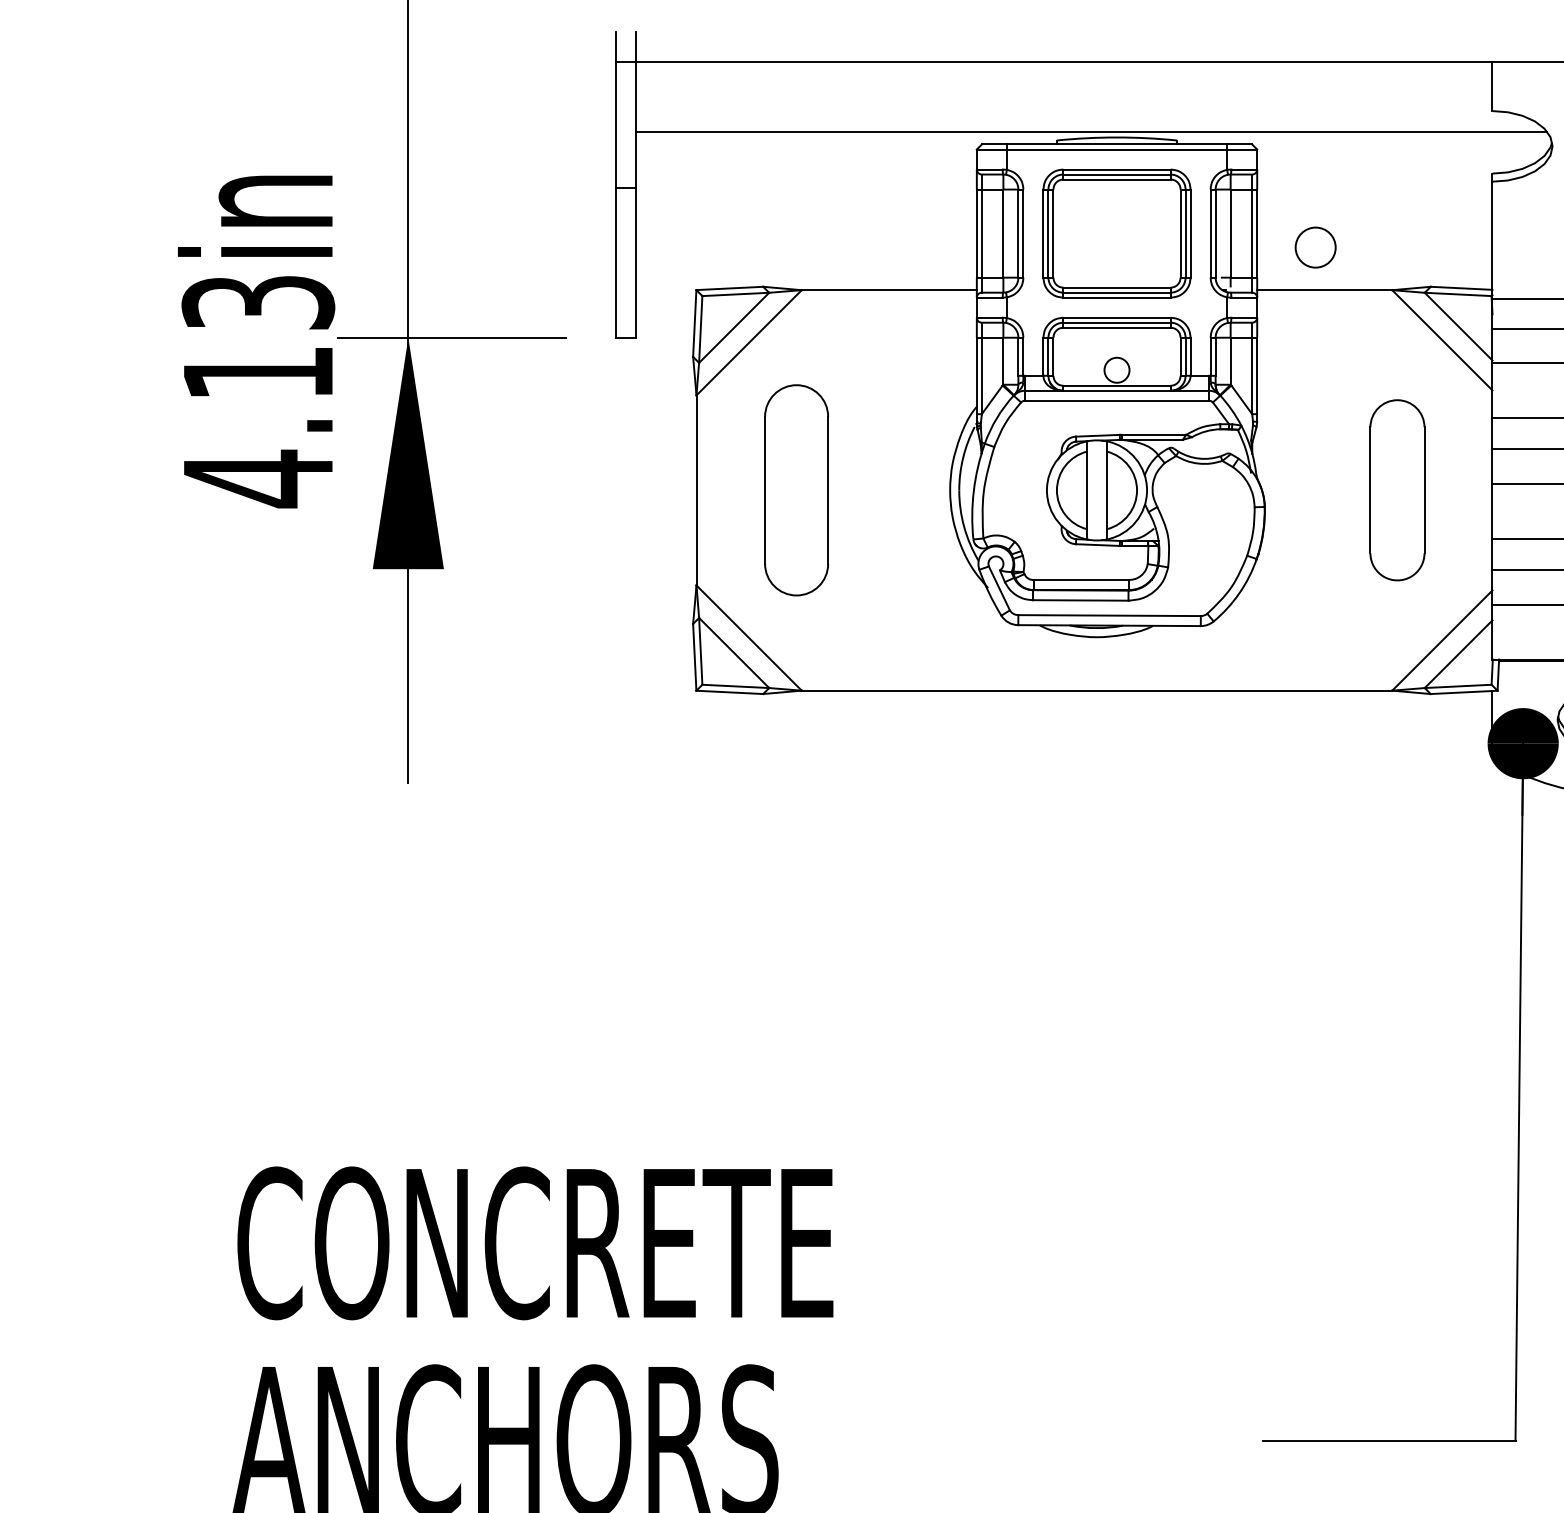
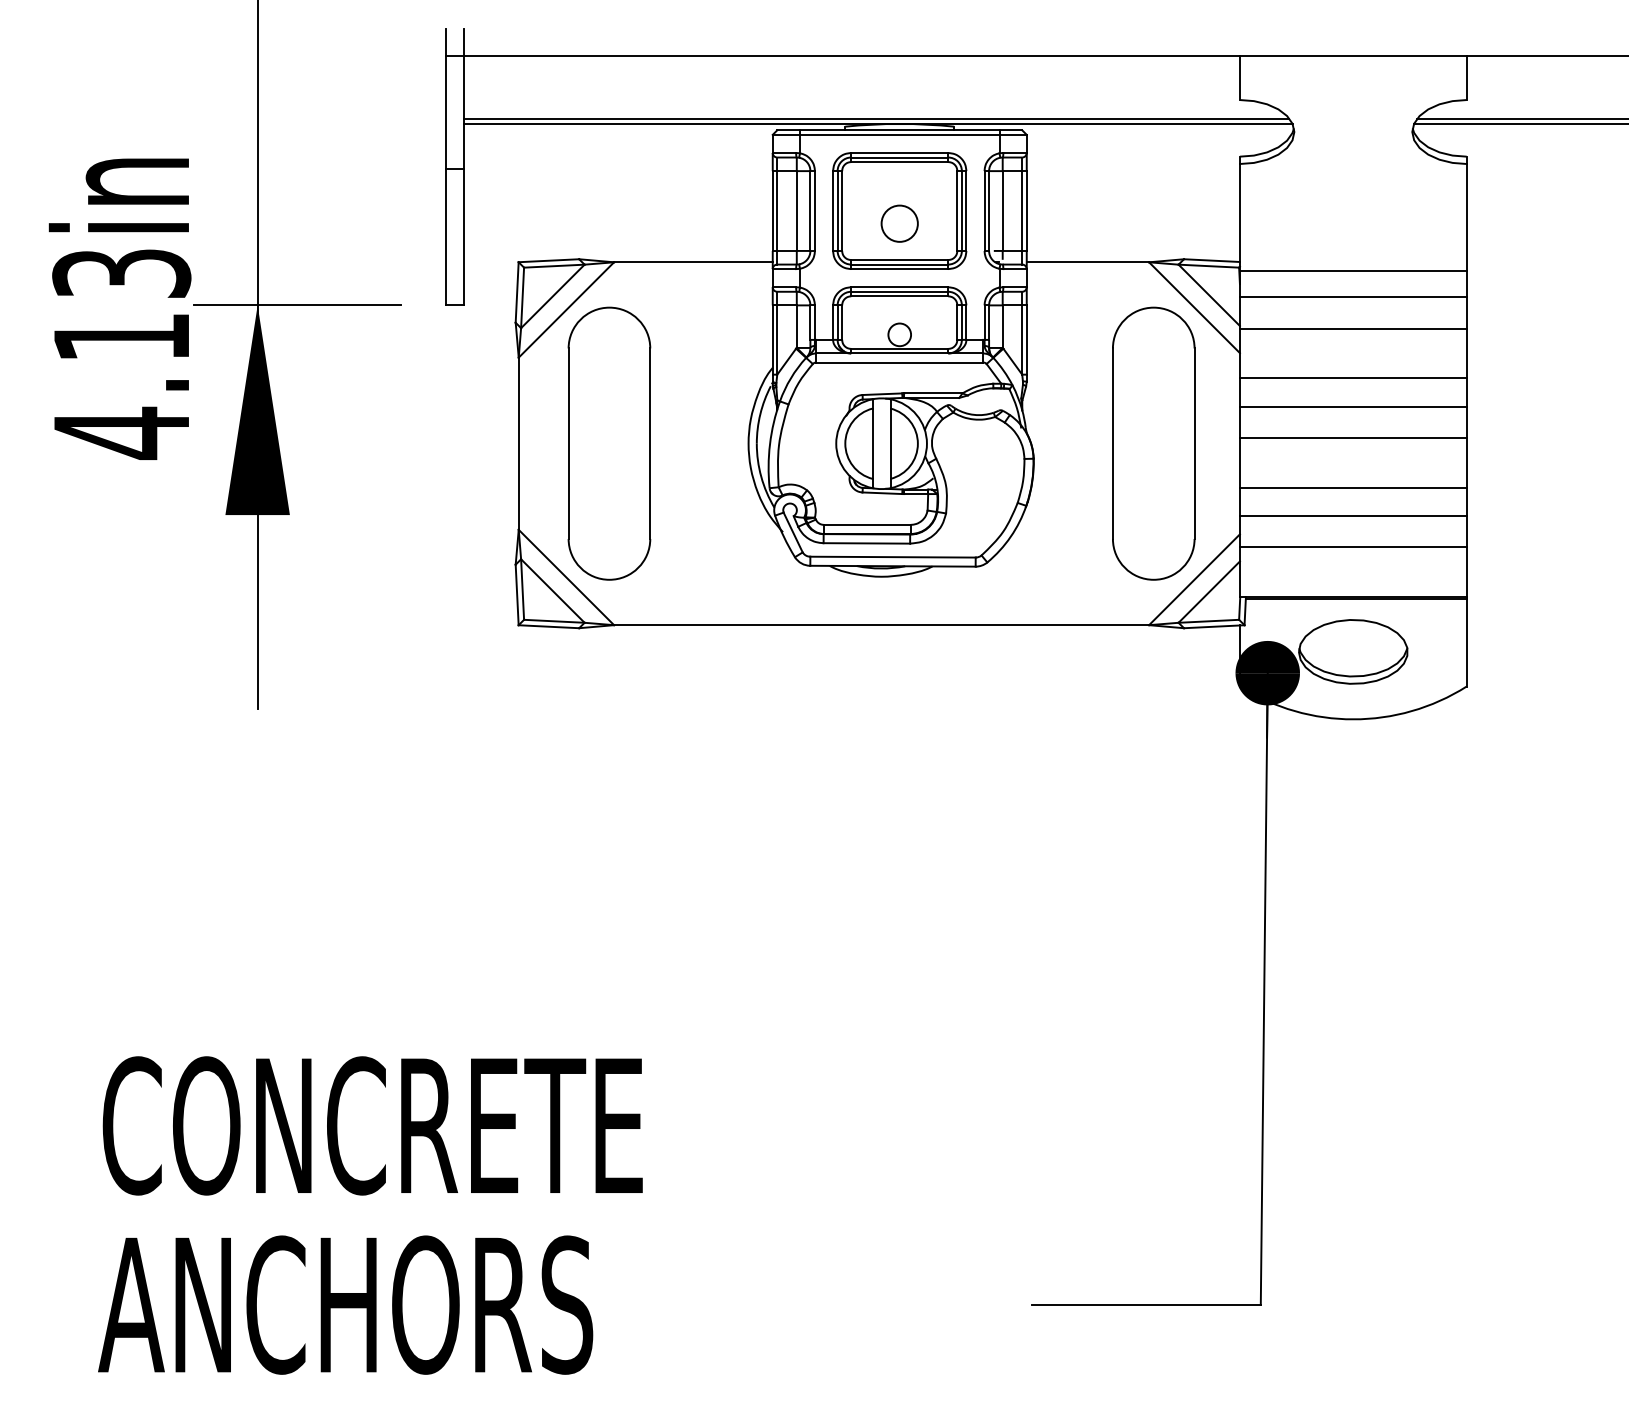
line: (1093, 136) -> (878, 123), added
circle: (1315, 247) -> (899, 223), moved
part: (796, 490) -> (609, 443), size x1.43
part: (1397, 490) -> (1153, 443), size x1.67

